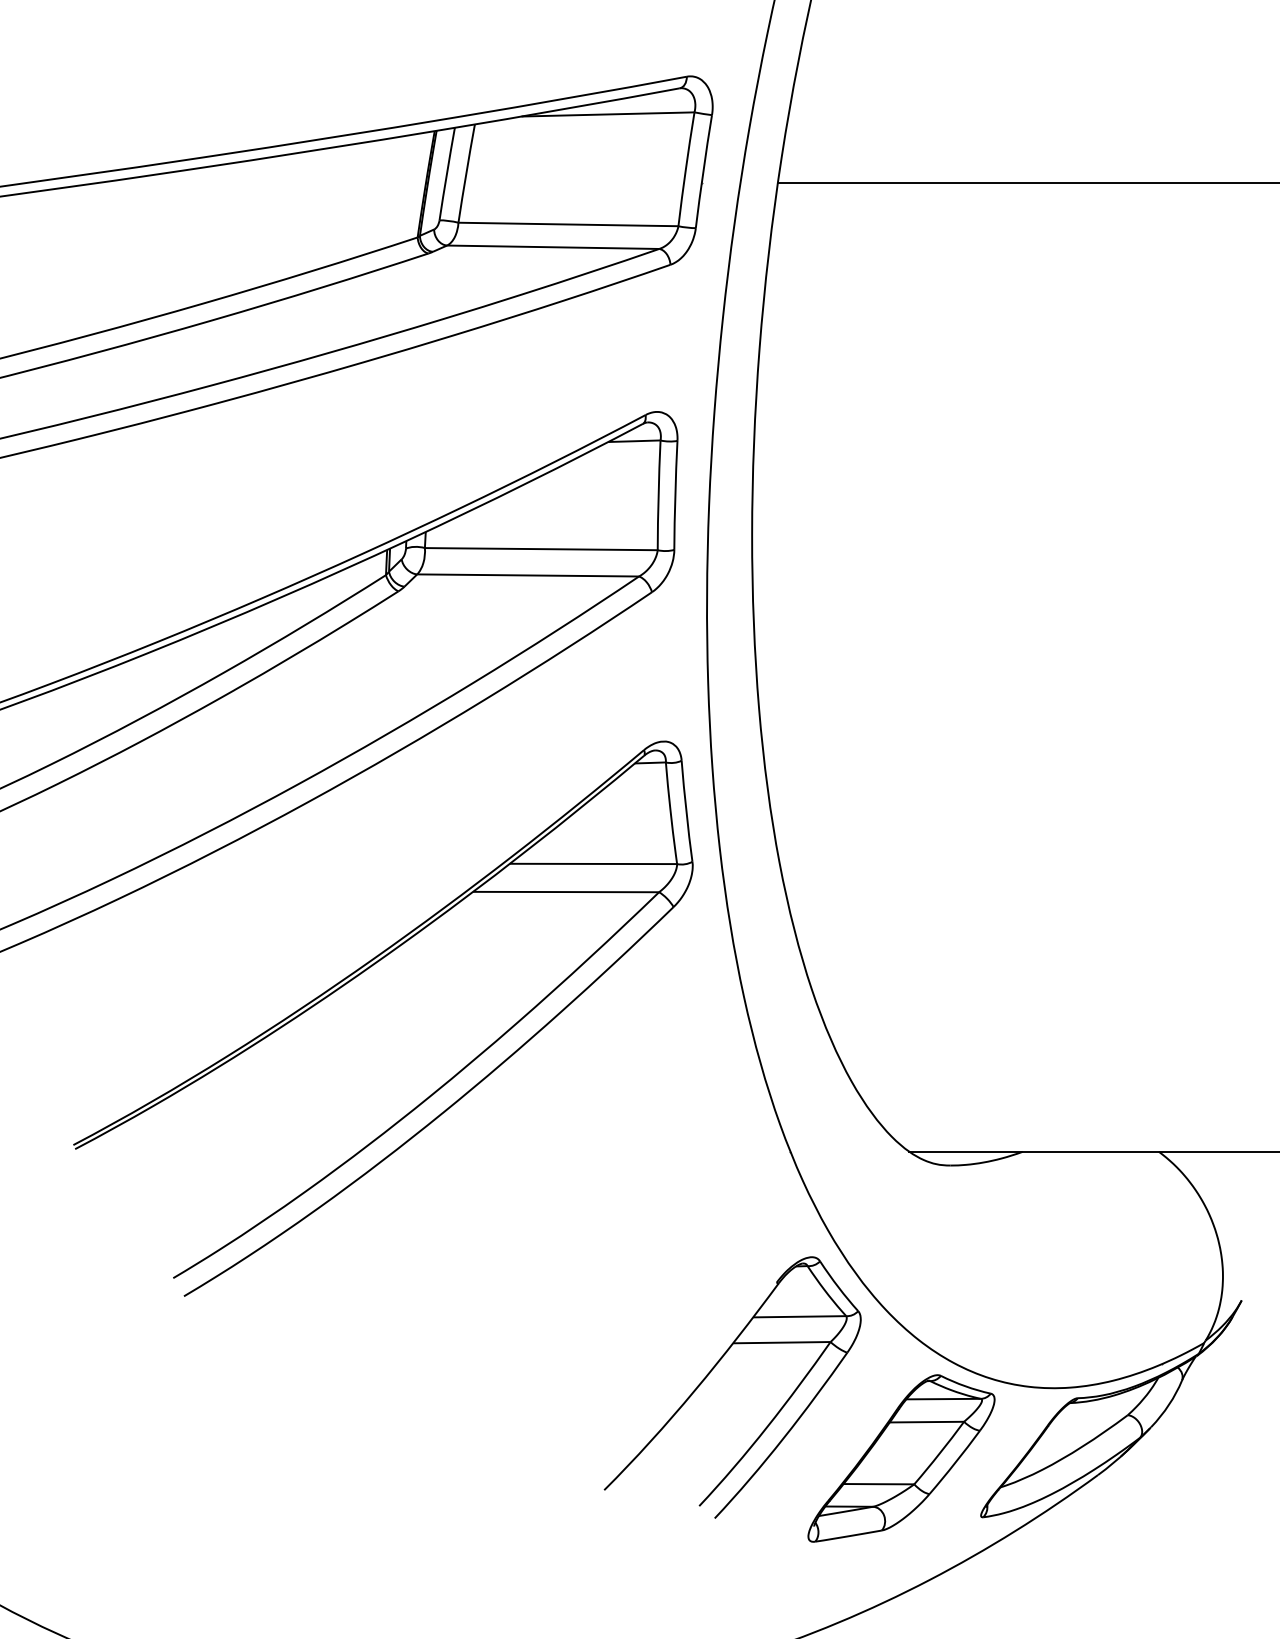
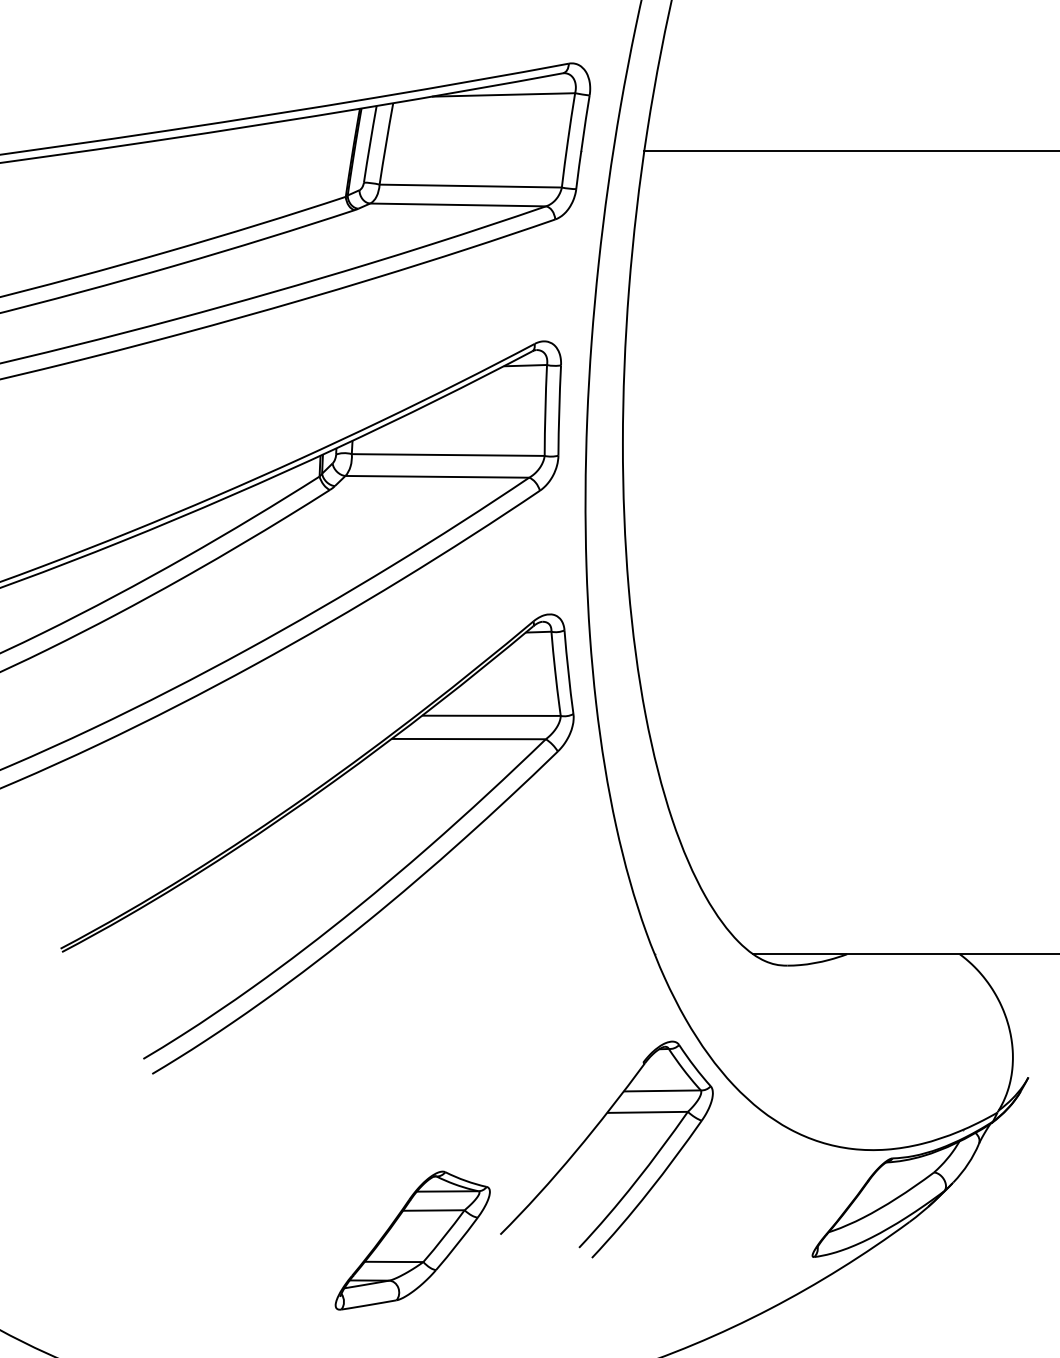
part: (901, 1458) -> (412, 1240), moved

